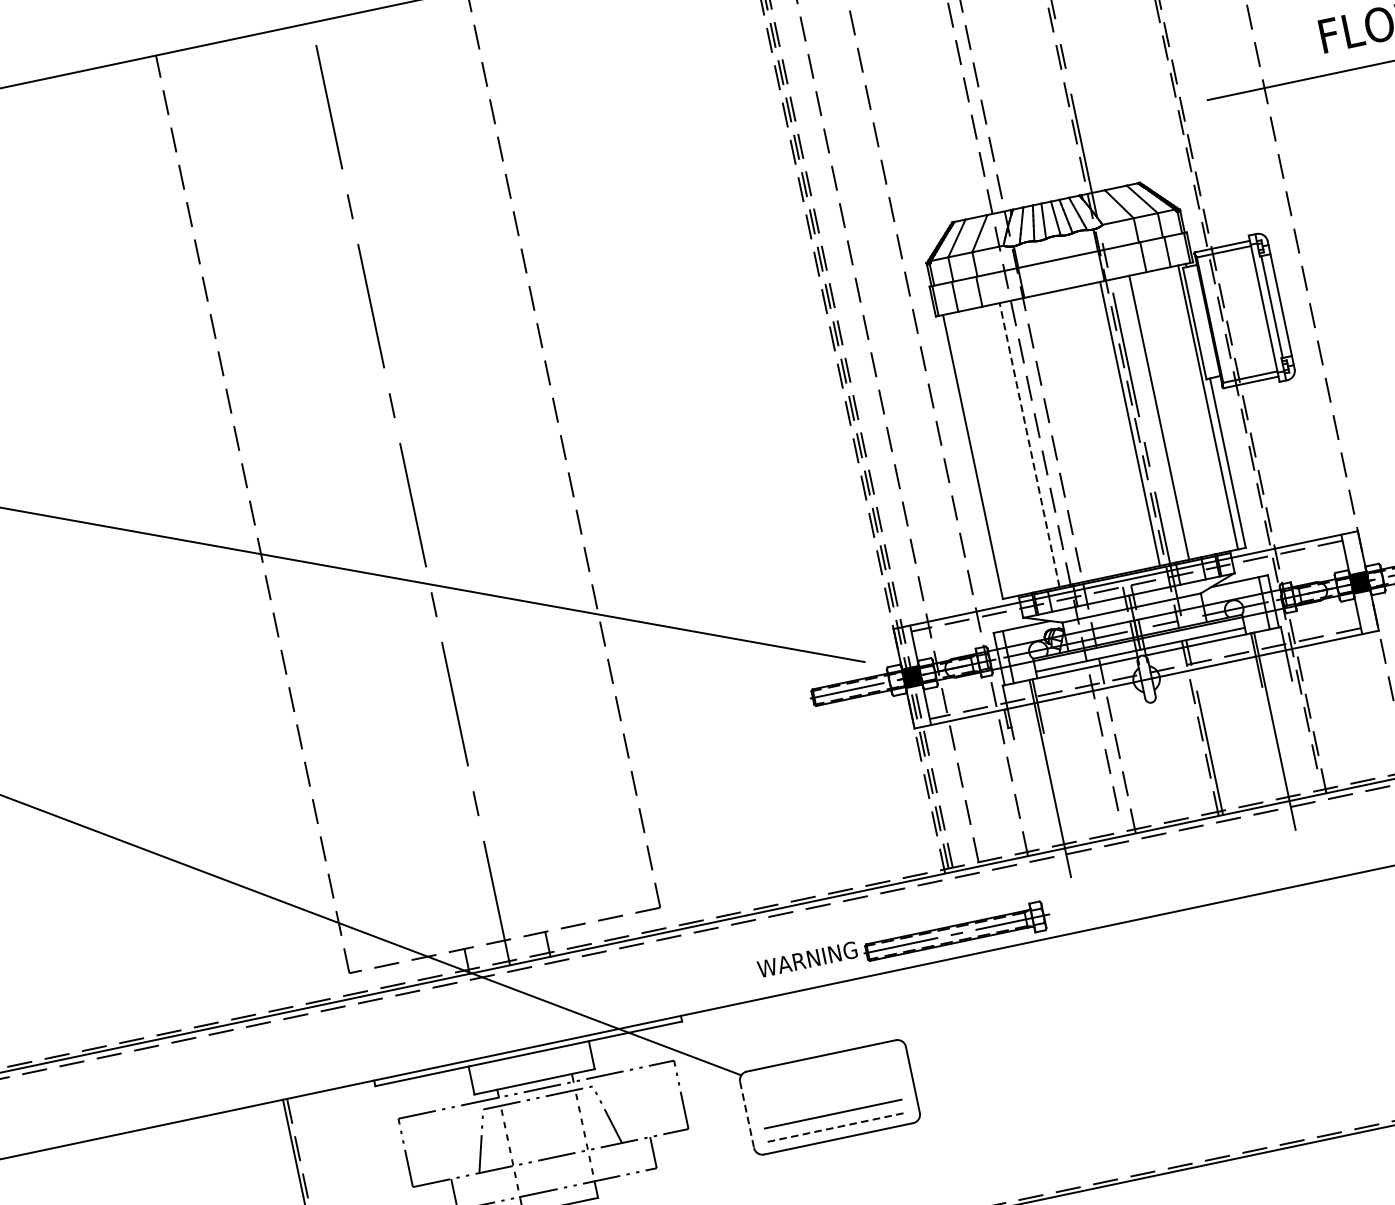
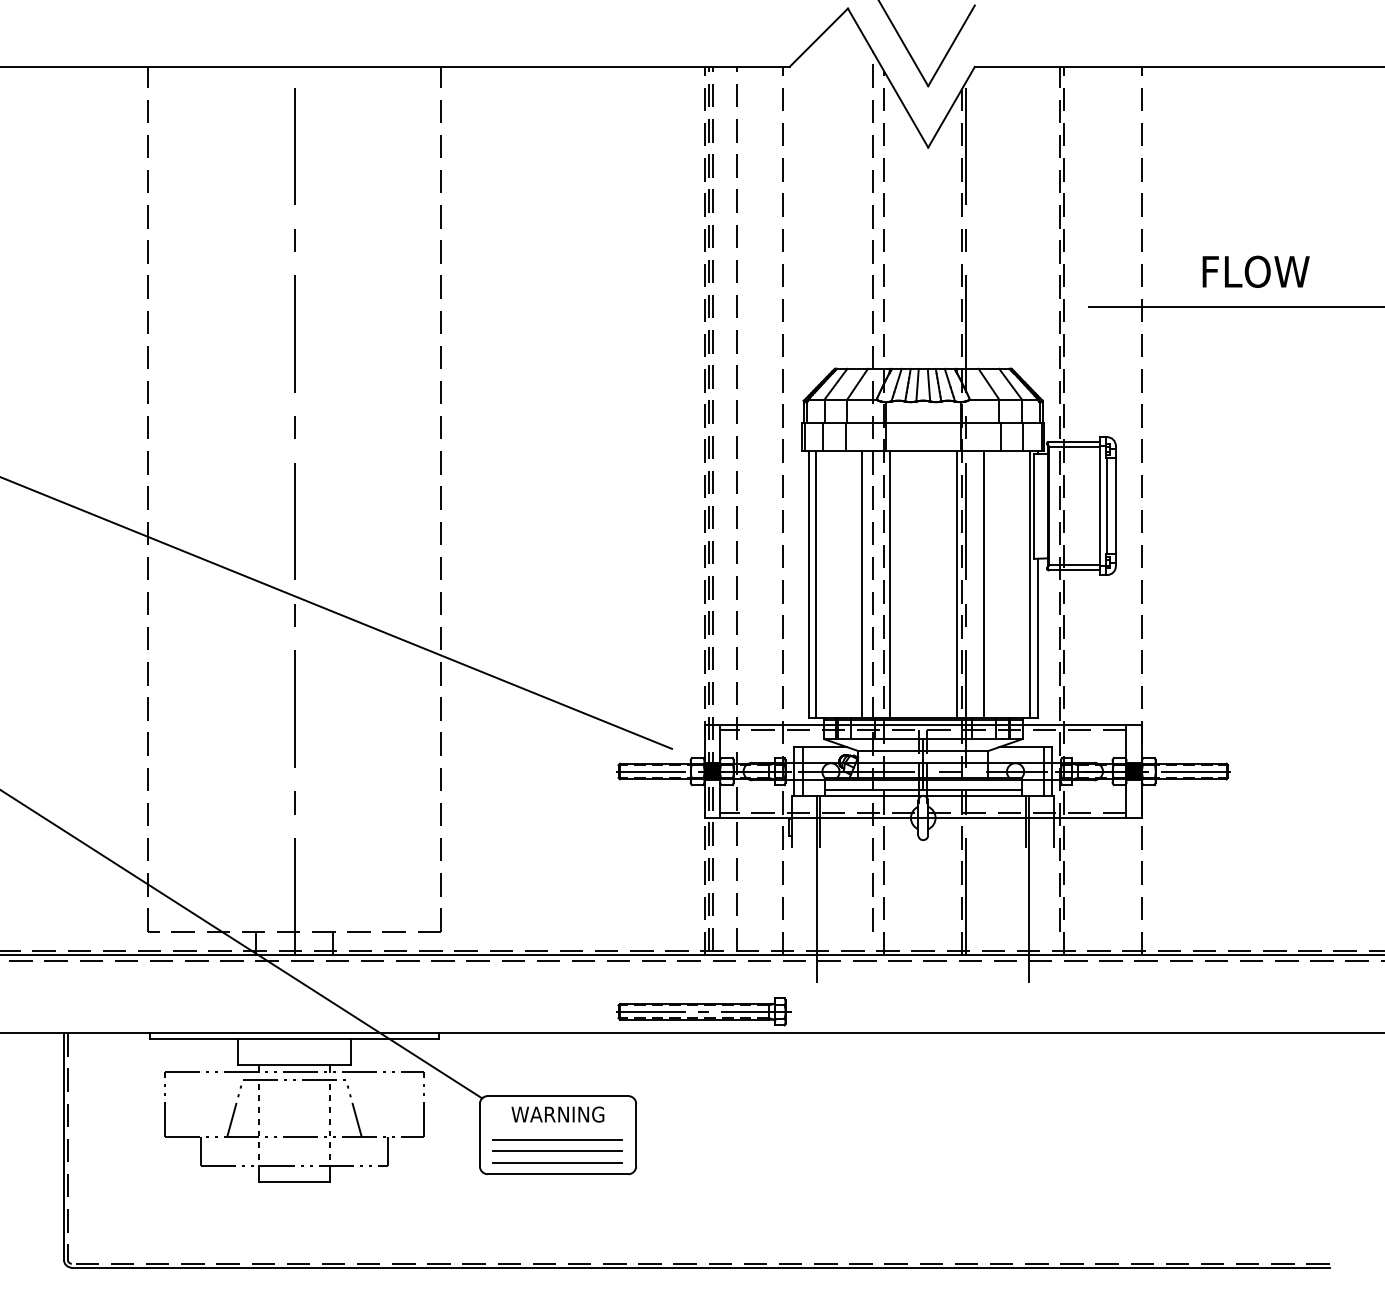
line: (1058, 438) -> (889, 584), added
line: (1029, 444) -> (862, 584), dashed -> solid
line: (981, 455) -> (816, 584), added
text: (807, 959) -> (557, 1114), moved
line: (830, 1102) -> (557, 1139), added
line: (746, 1115) -> (479, 1135), dashed -> solid
line: (836, 1127) -> (558, 1163), dashed -> solid

